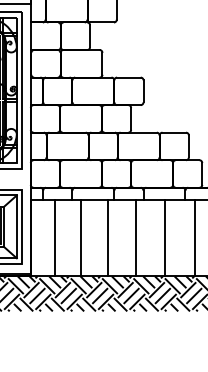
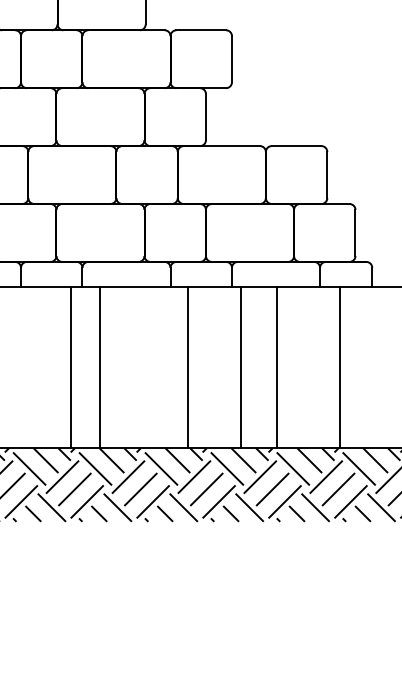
line: (54, 237) -> (70, 366), moved
line: (107, 237) -> (187, 366), moved
line: (135, 237) -> (240, 366), moved

